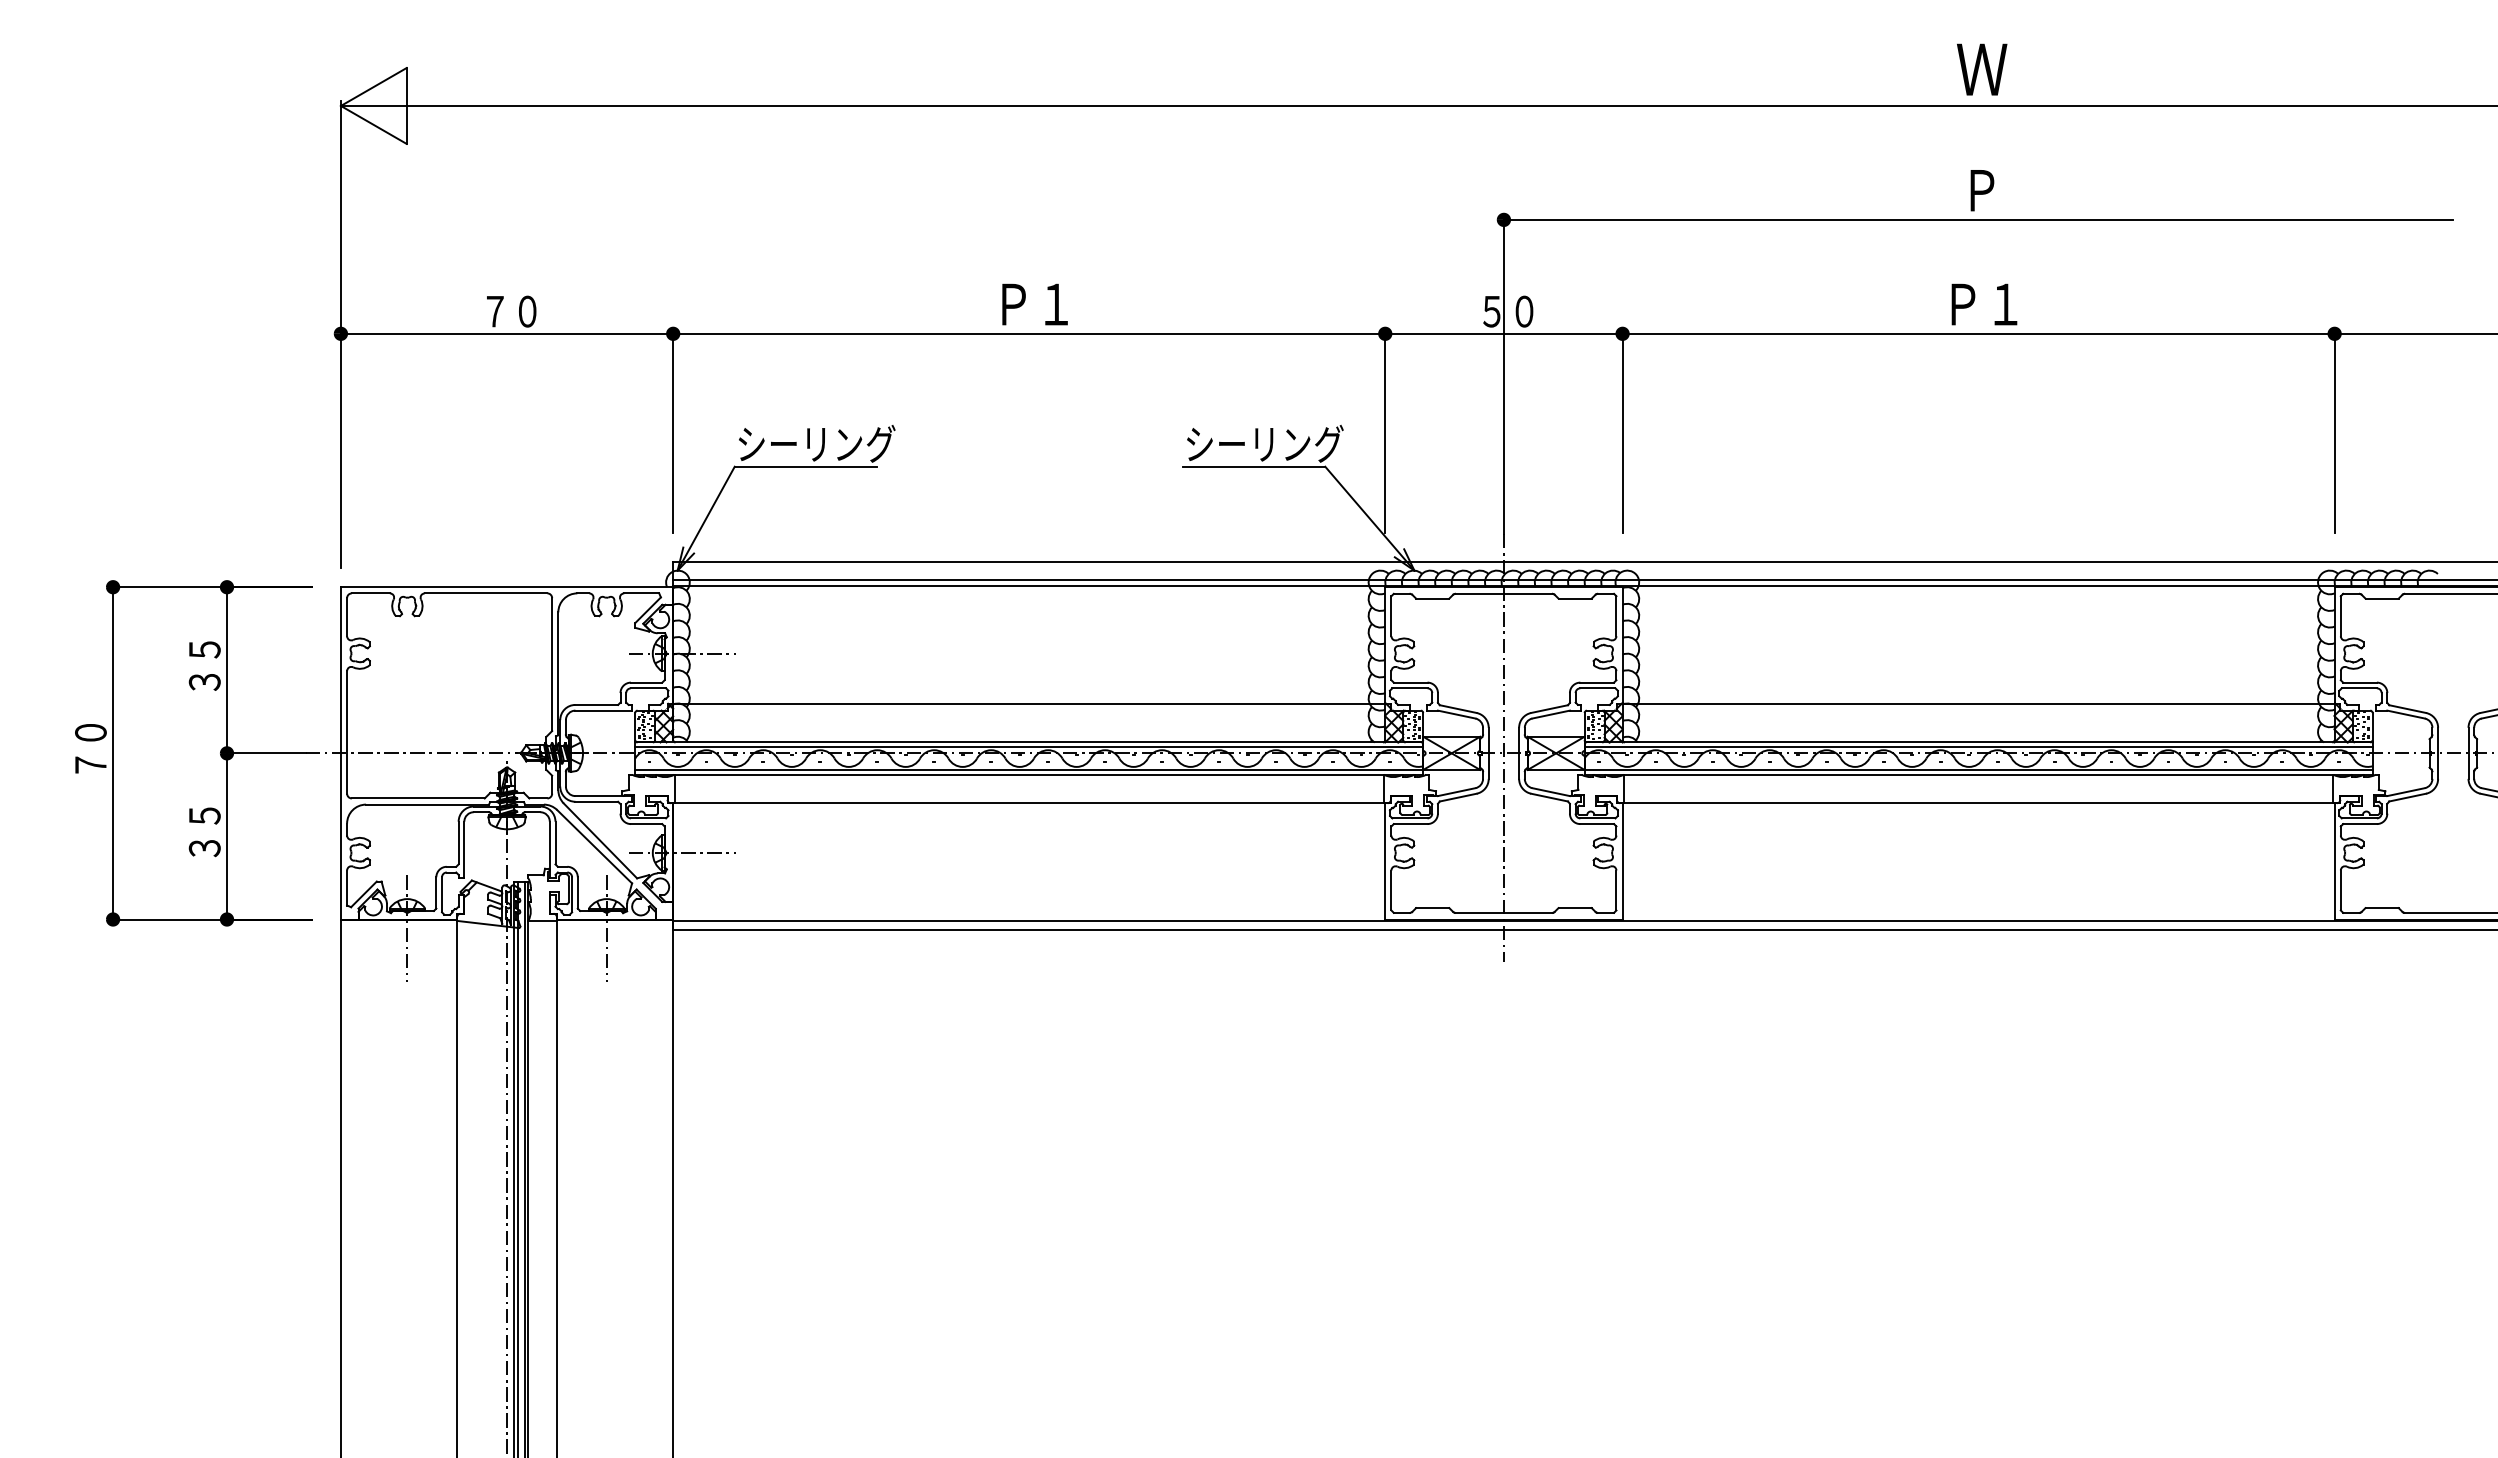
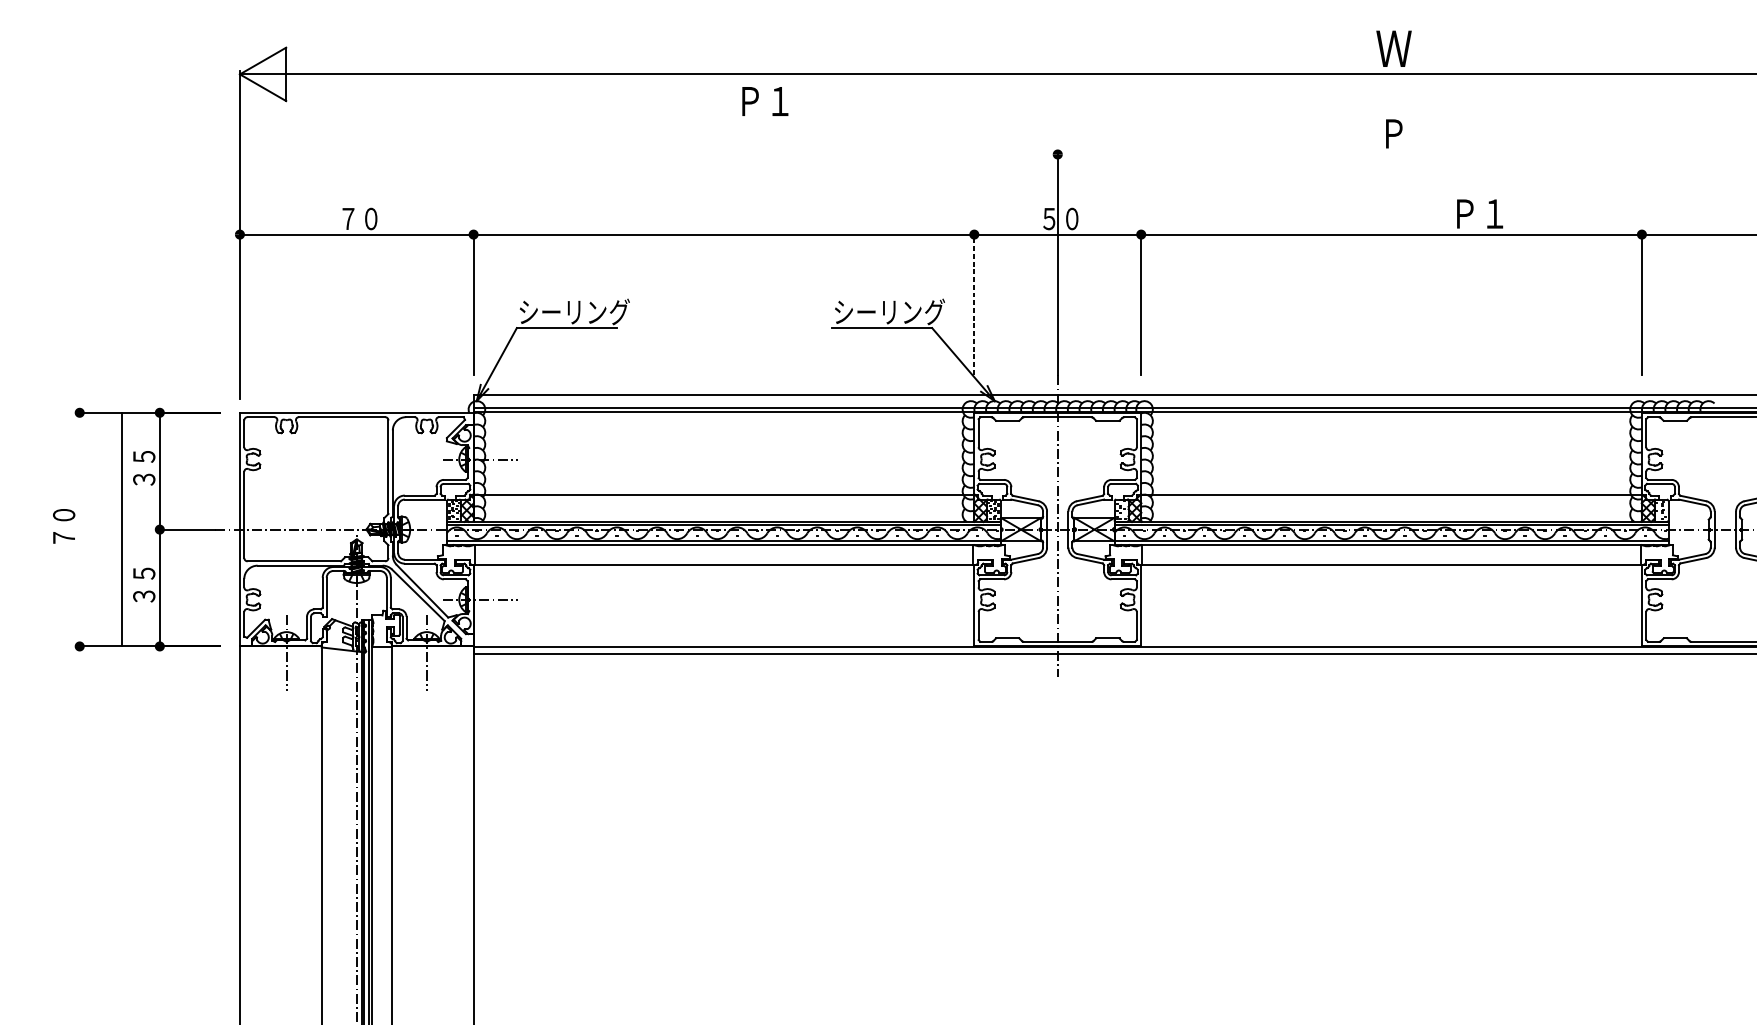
line: (1978, 219) -> (1391, 154), removed
text: (1034, 304) -> (764, 101), moved
text: (1984, 304) -> (1480, 213), moved
line: (1385, 430) -> (974, 302), solid -> dashed
line: (113, 753) -> (122, 529), moved

